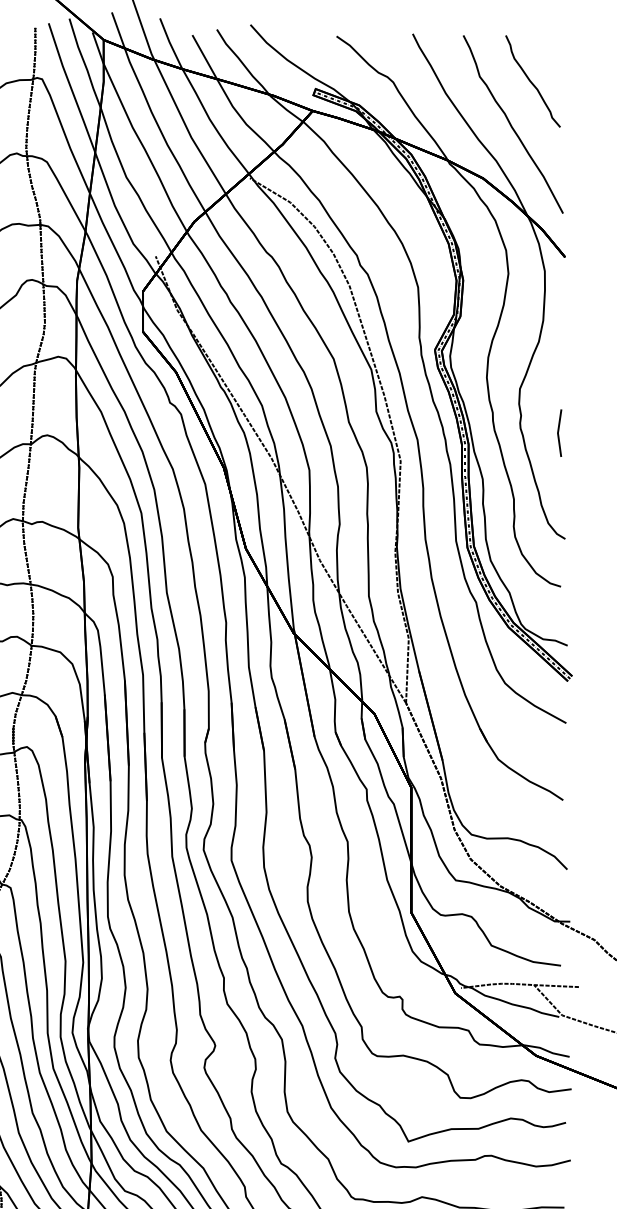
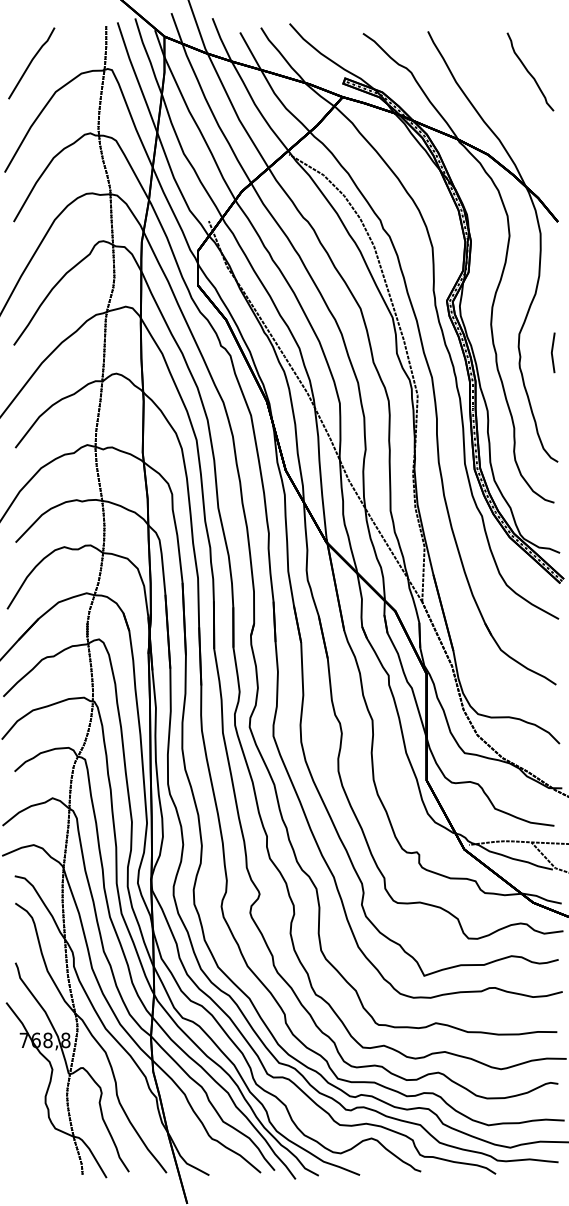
curve: (511, 124) -> (512, 108), removed
line: (558, 432) -> (552, 352), moved

